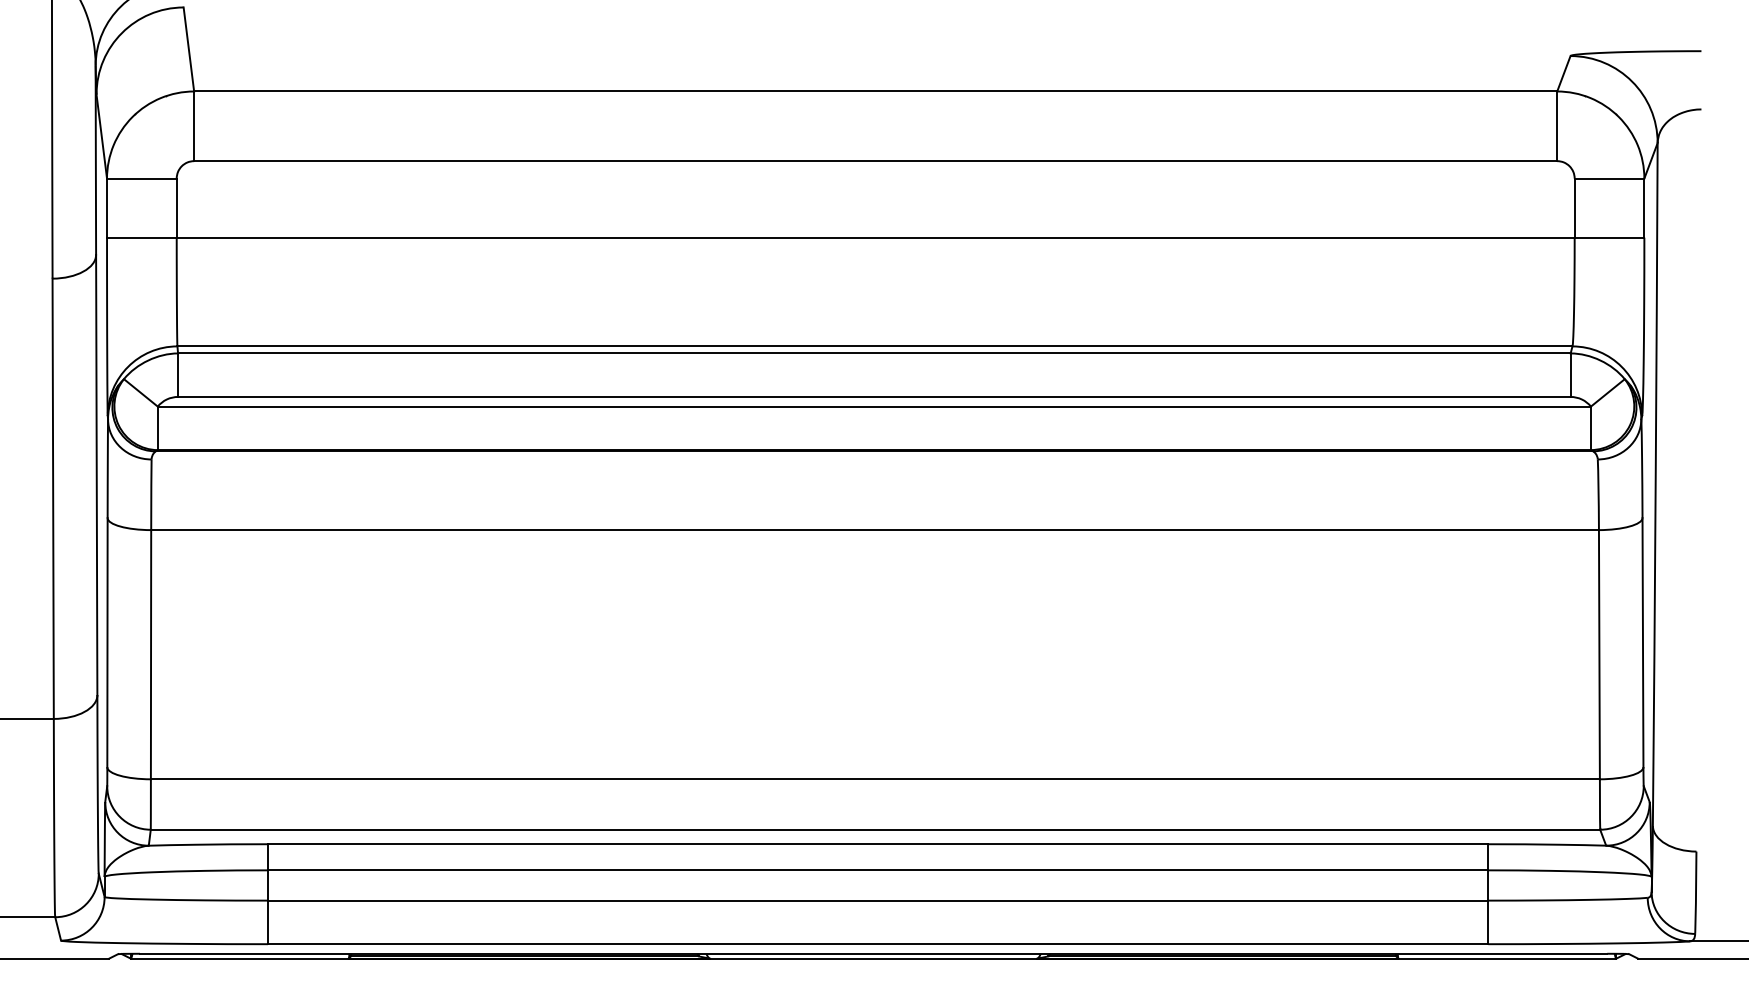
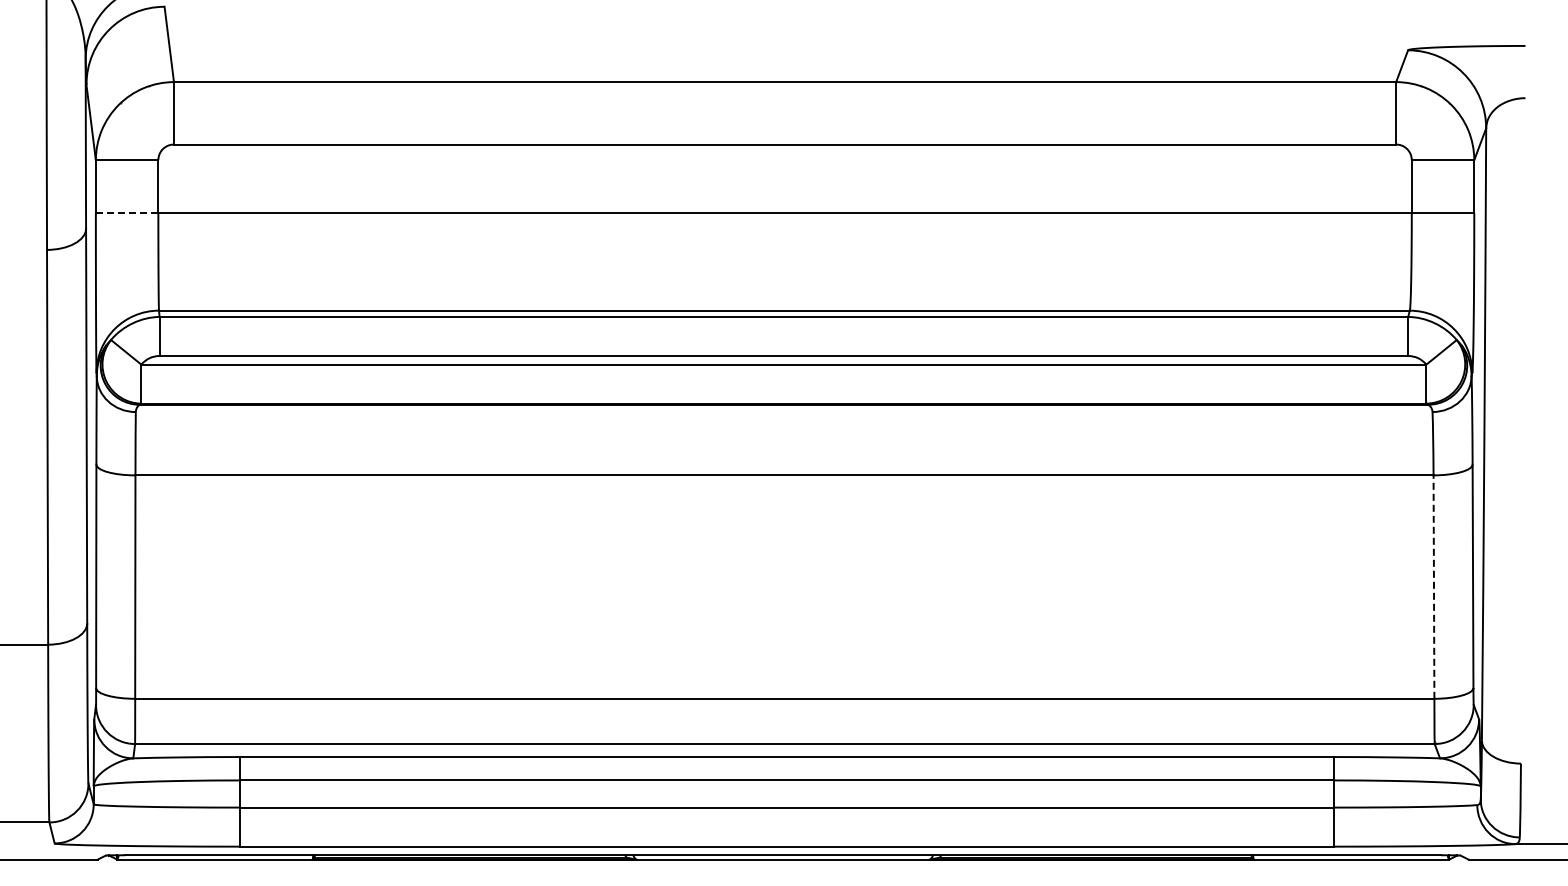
line: (141, 238) -> (126, 213), solid -> dashed
line: (1598, 655) -> (1433, 587), solid -> dashed

